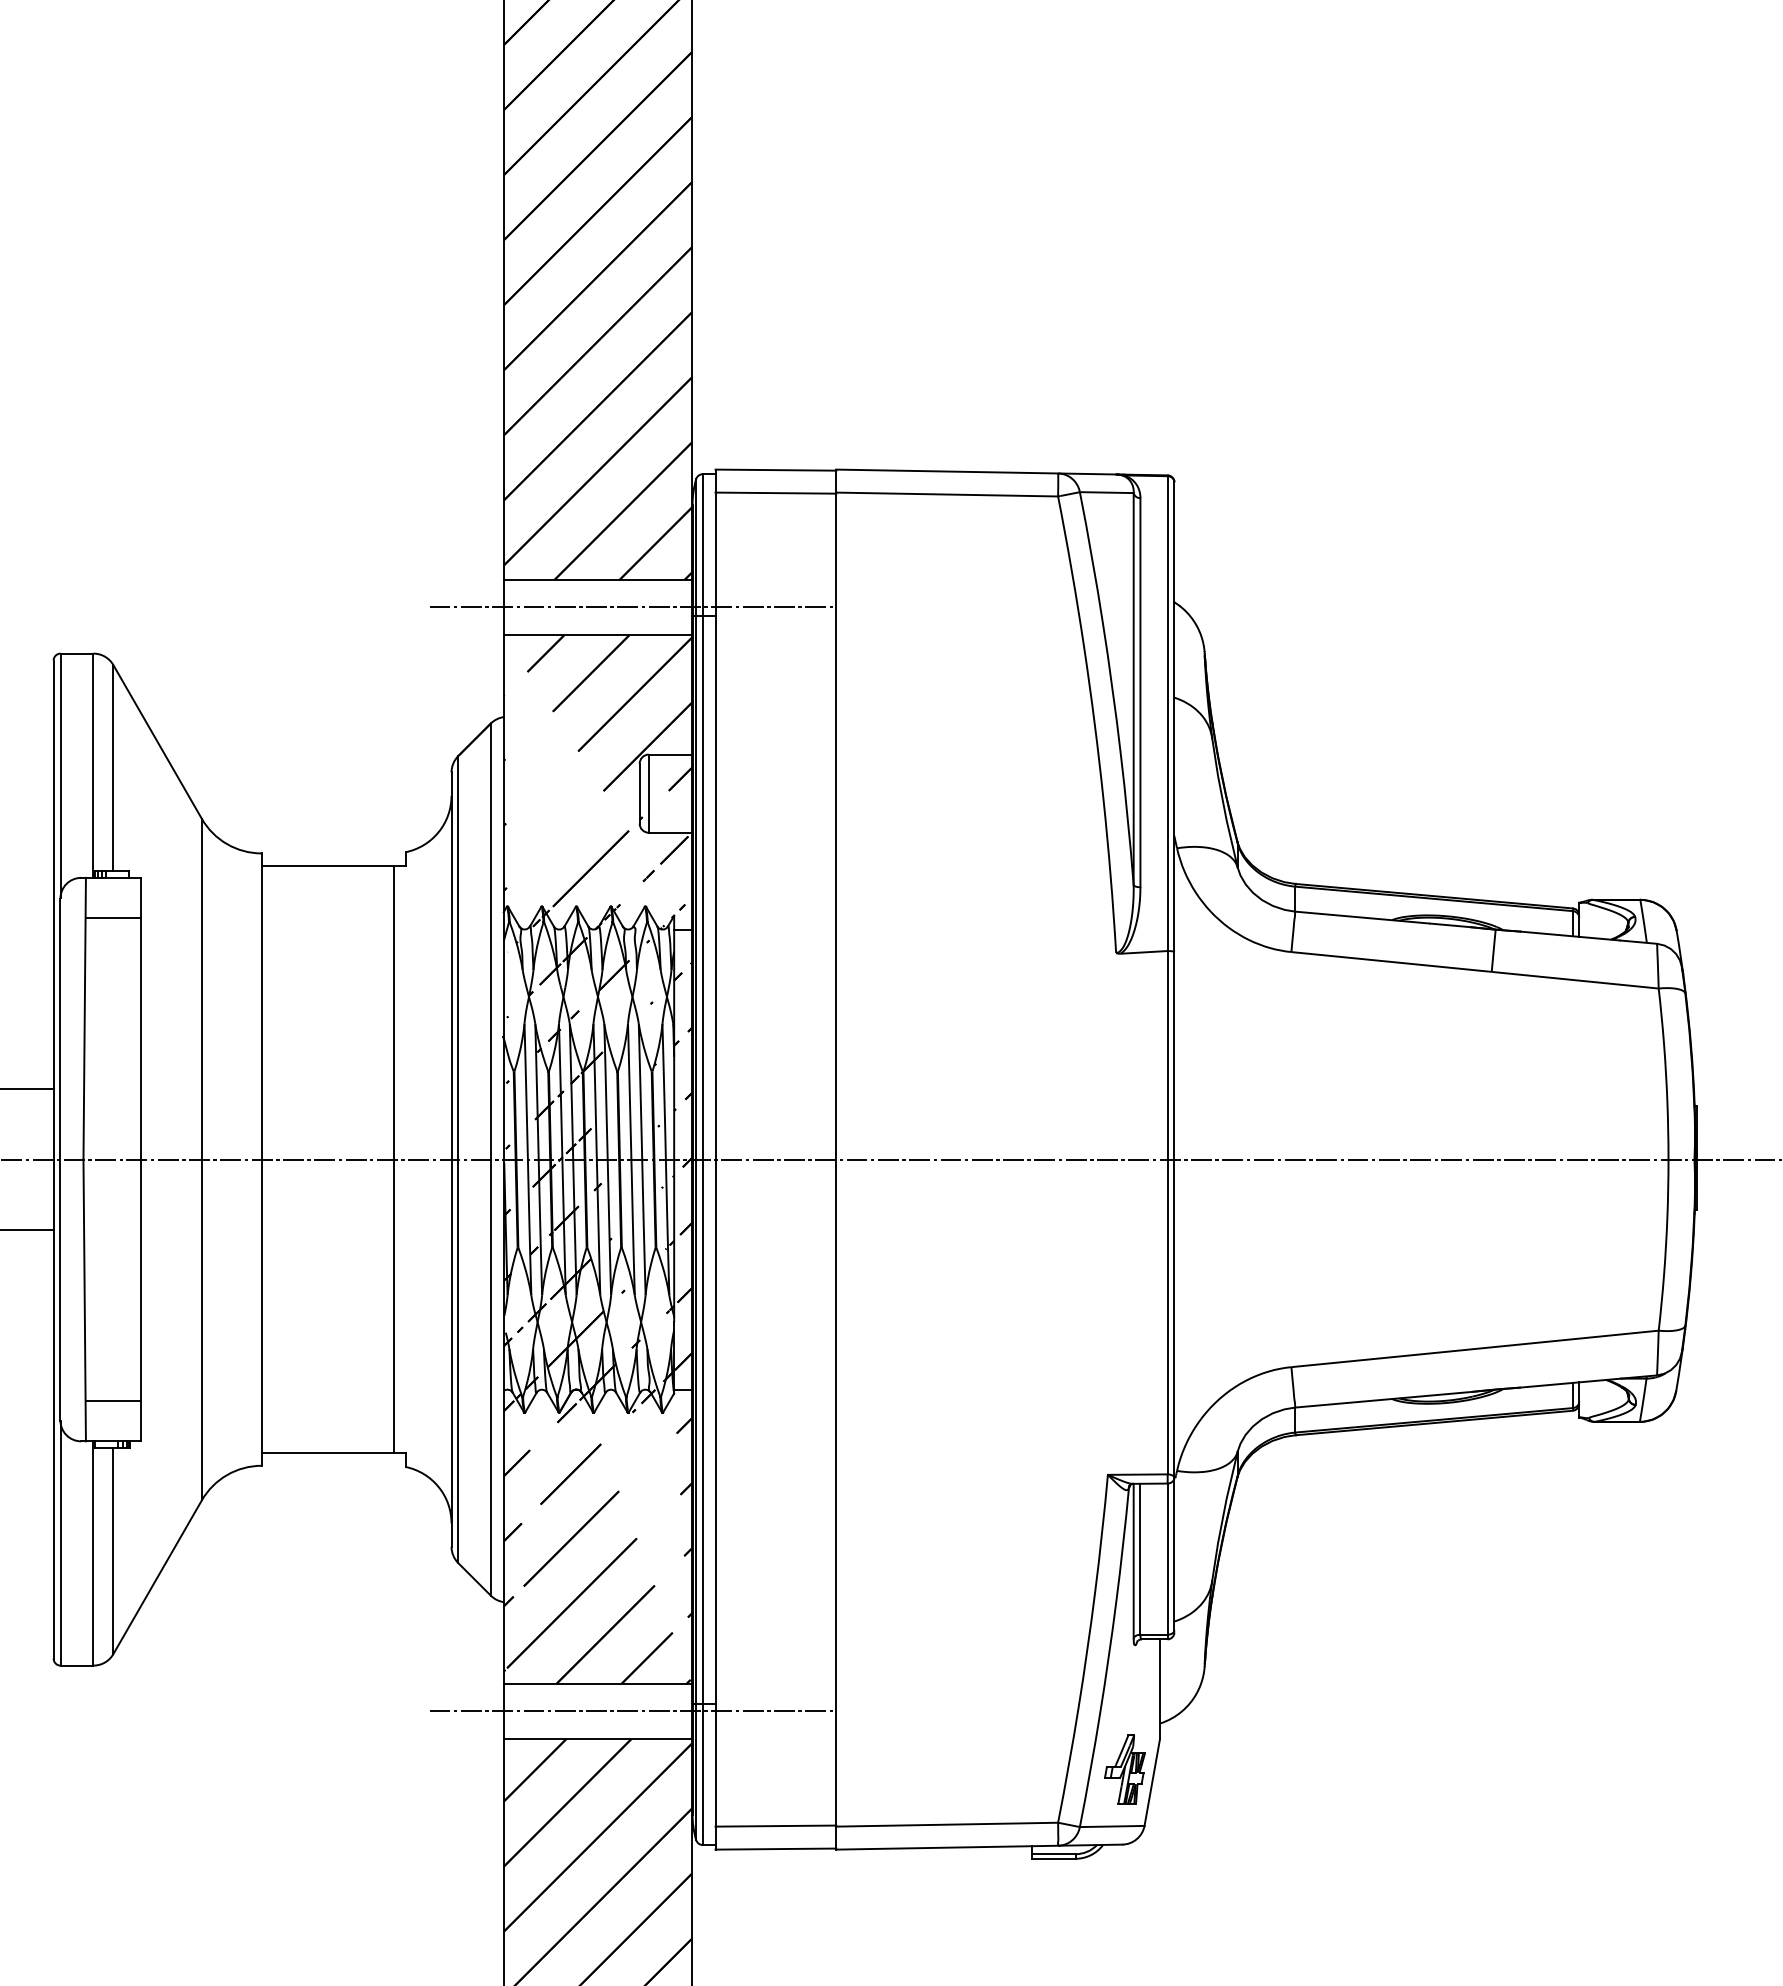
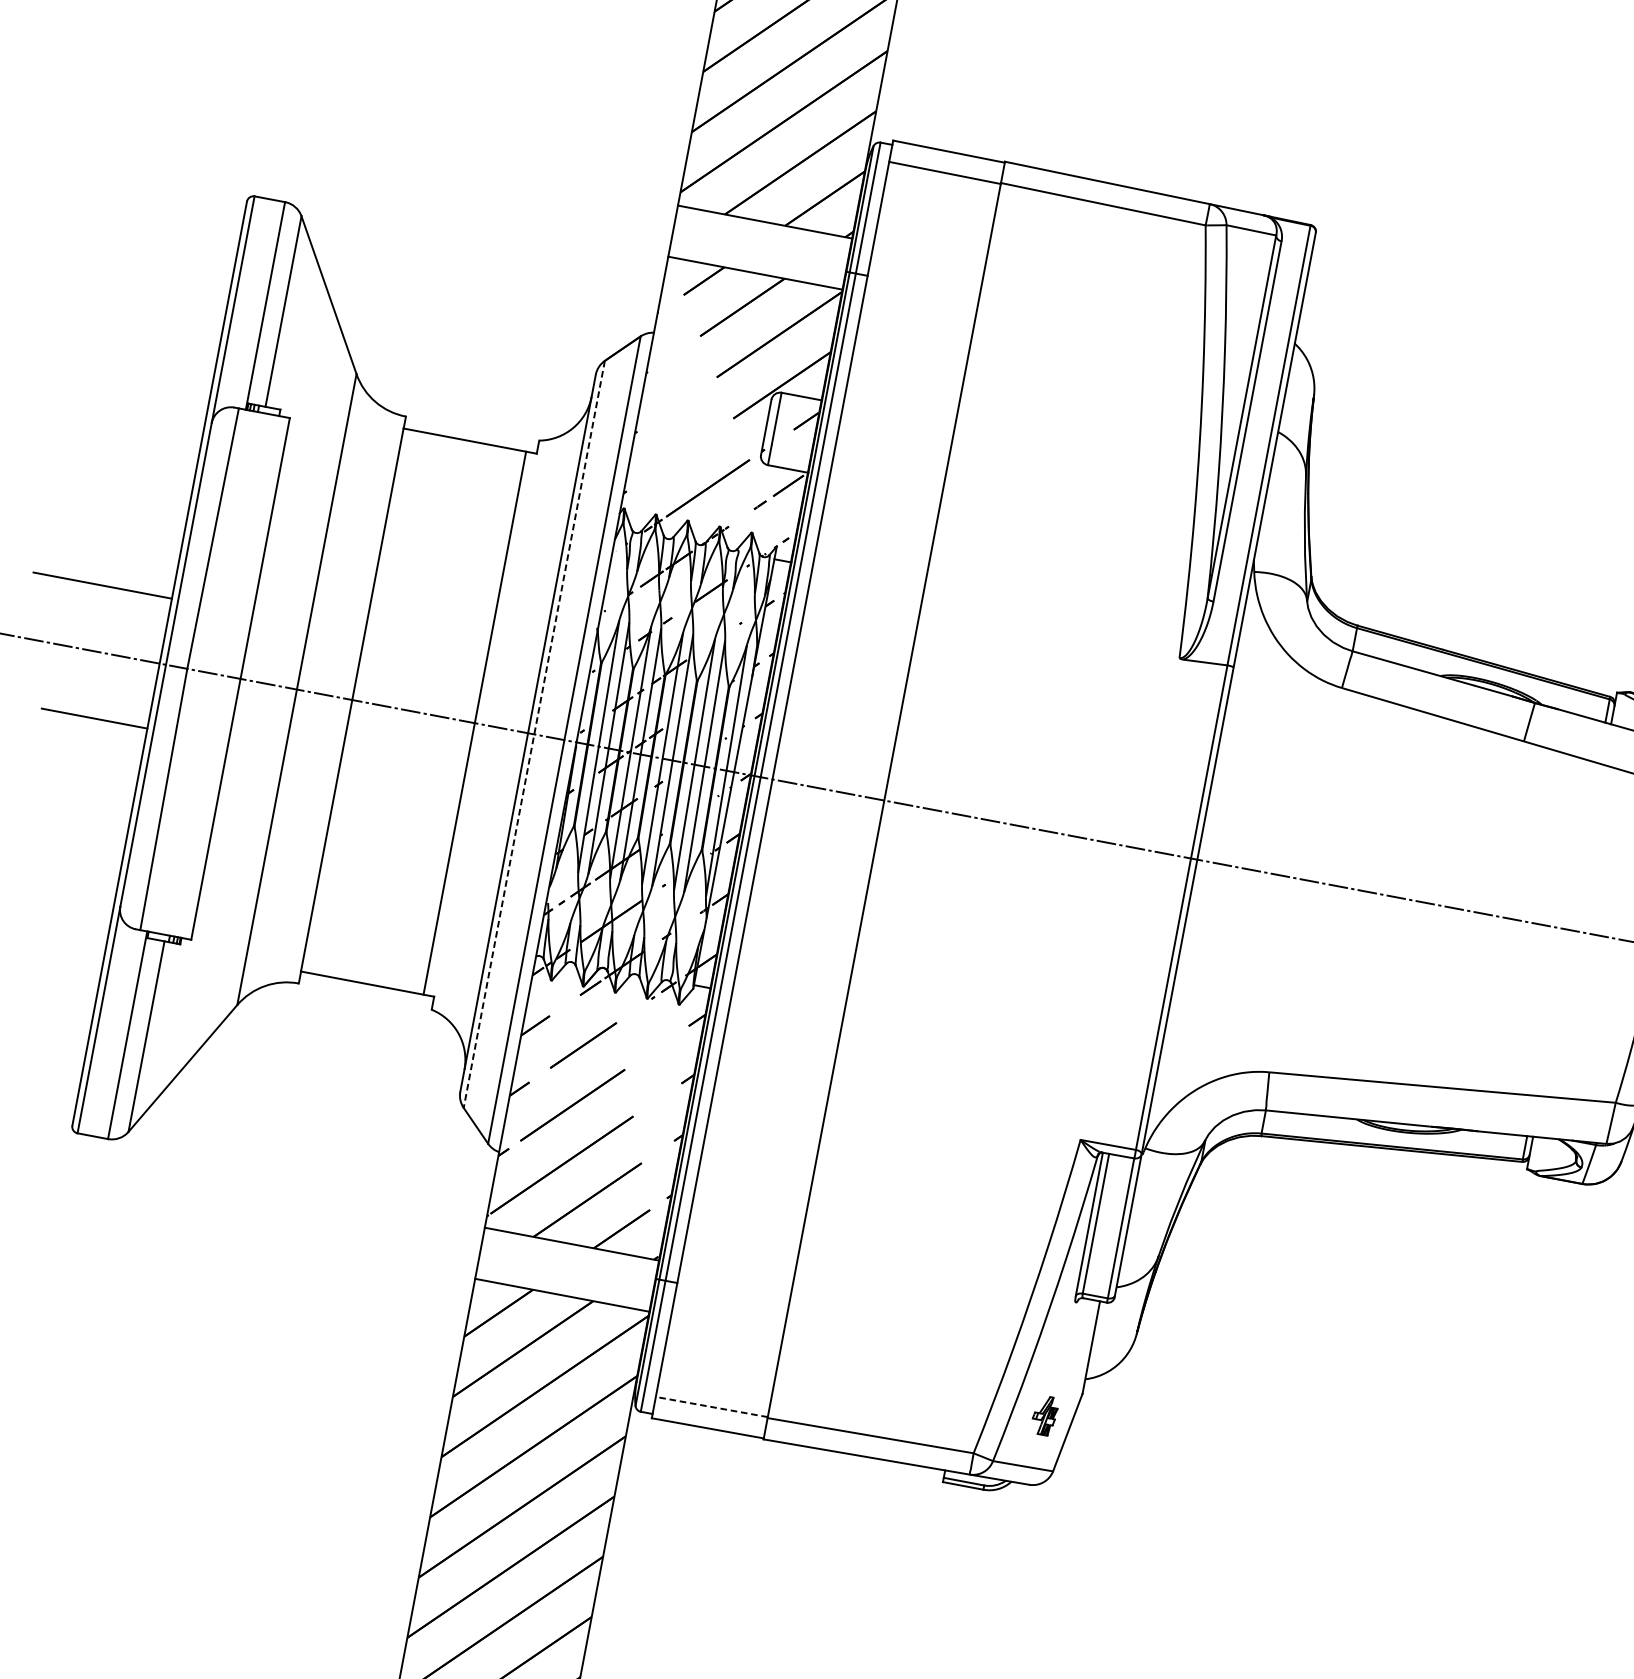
line: (632, 607) -> (792, 253), removed
line: (112, 917) -> (256, 449), removed
line: (458, 1160) -> (534, 735), solid -> dashed
line: (112, 1401) -> (171, 897), removed
line: (632, 1711) -> (599, 1275), removed
part: (1124, 1769) -> (1044, 1415), size x0.6
line: (775, 1826) -> (711, 1407), solid -> dashed

